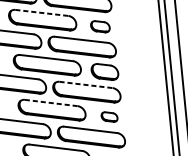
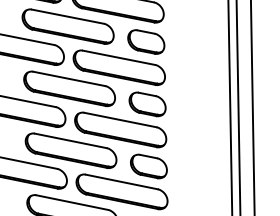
line: (41, 12) -> (67, 16), dashed -> solid
part: (100, 26) -> (146, 41), size x1.43
line: (86, 85) -> (120, 120), dashed -> solid
line: (51, 102) -> (70, 140), dashed -> solid
part: (109, 117) -> (148, 166), size x1.67

